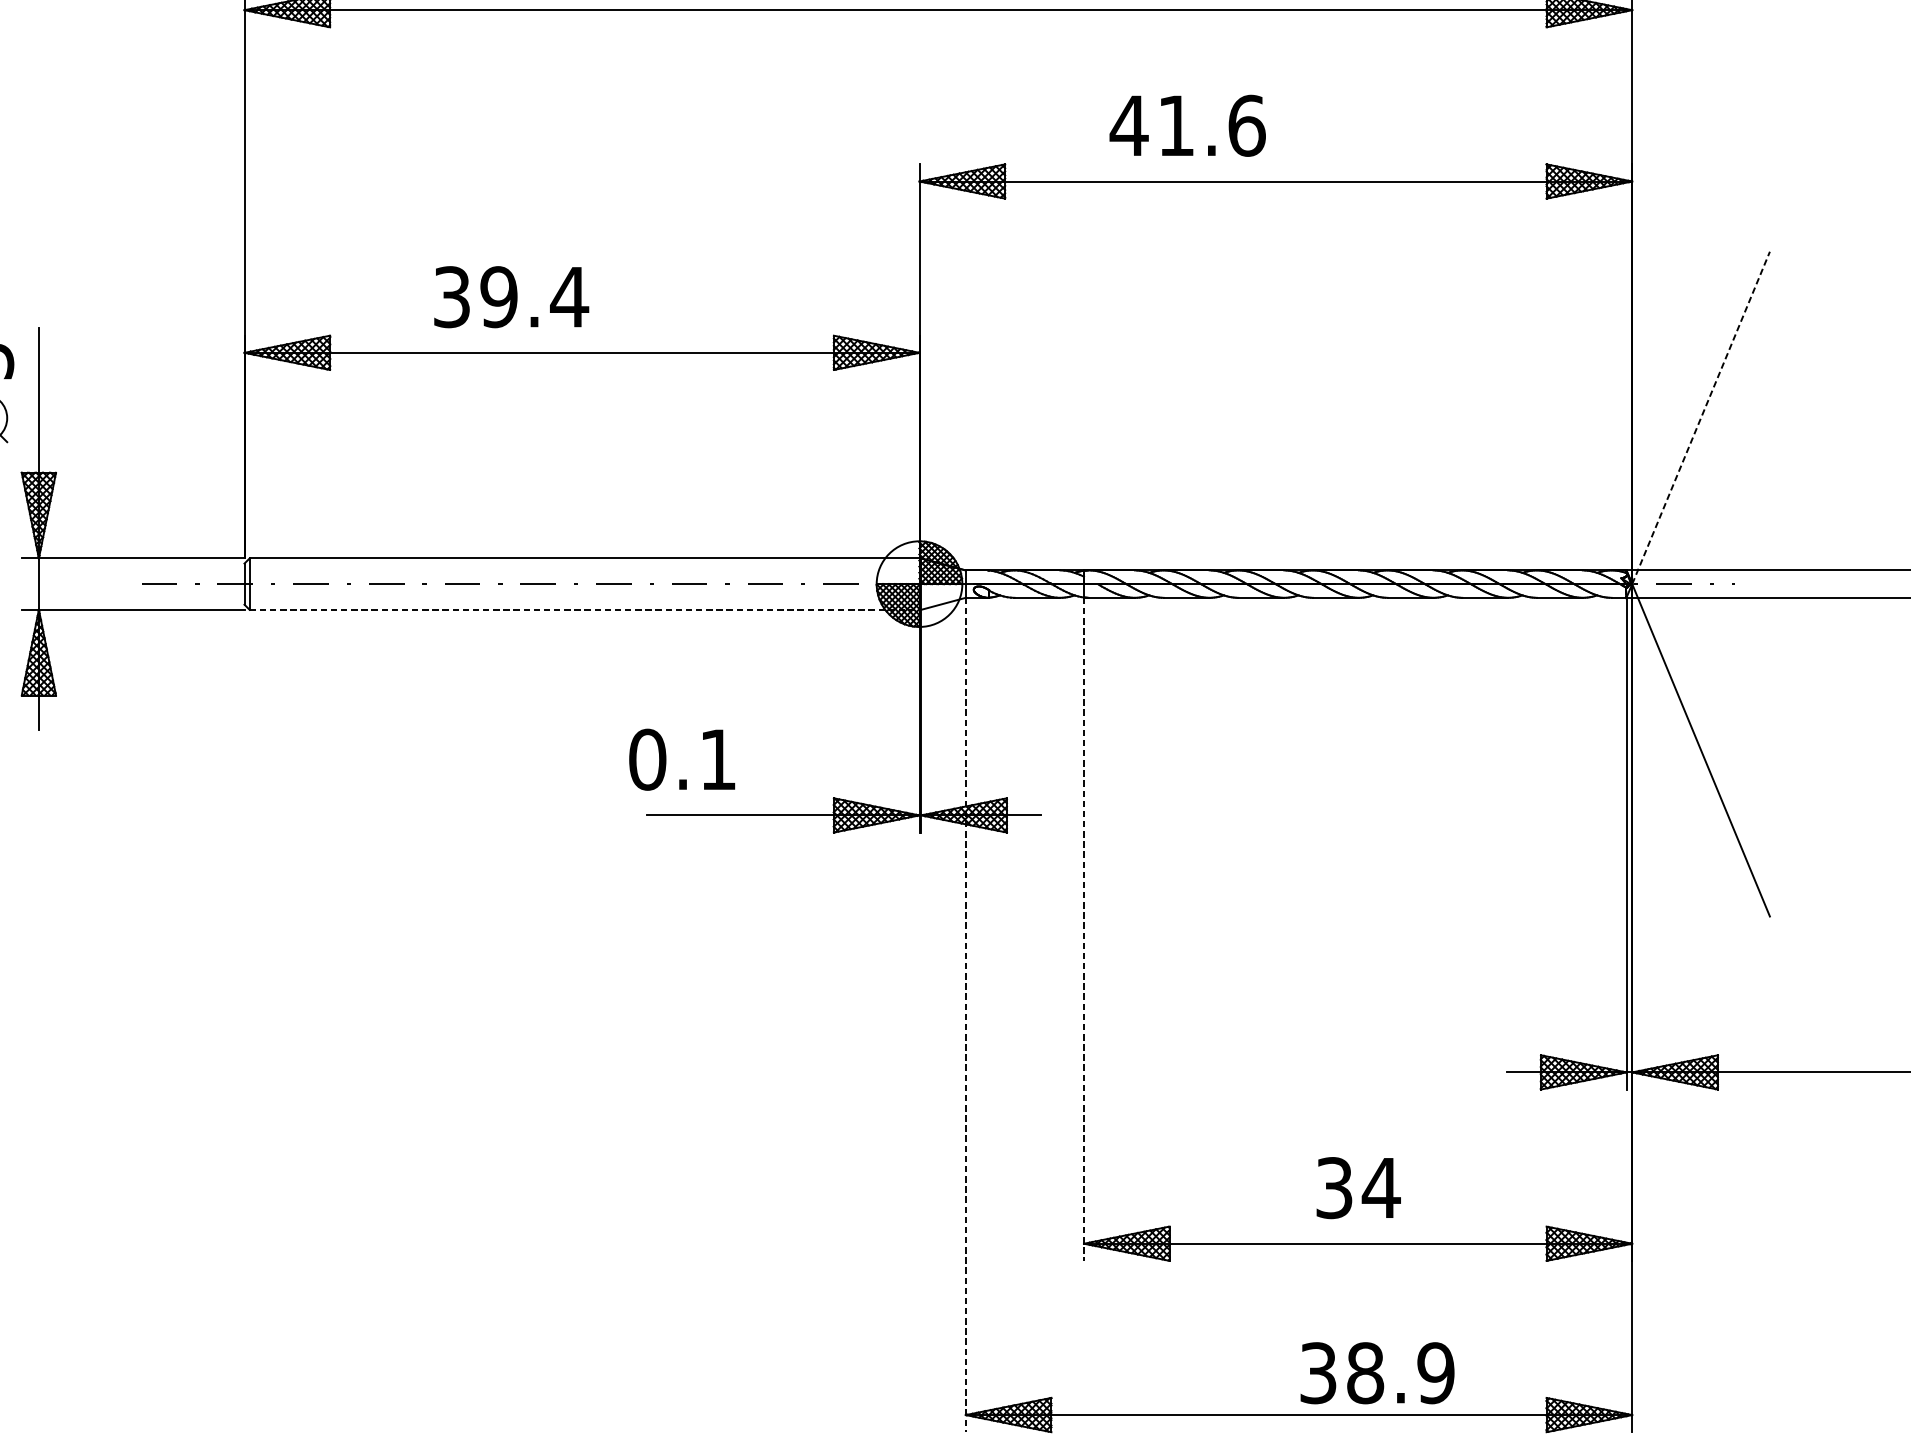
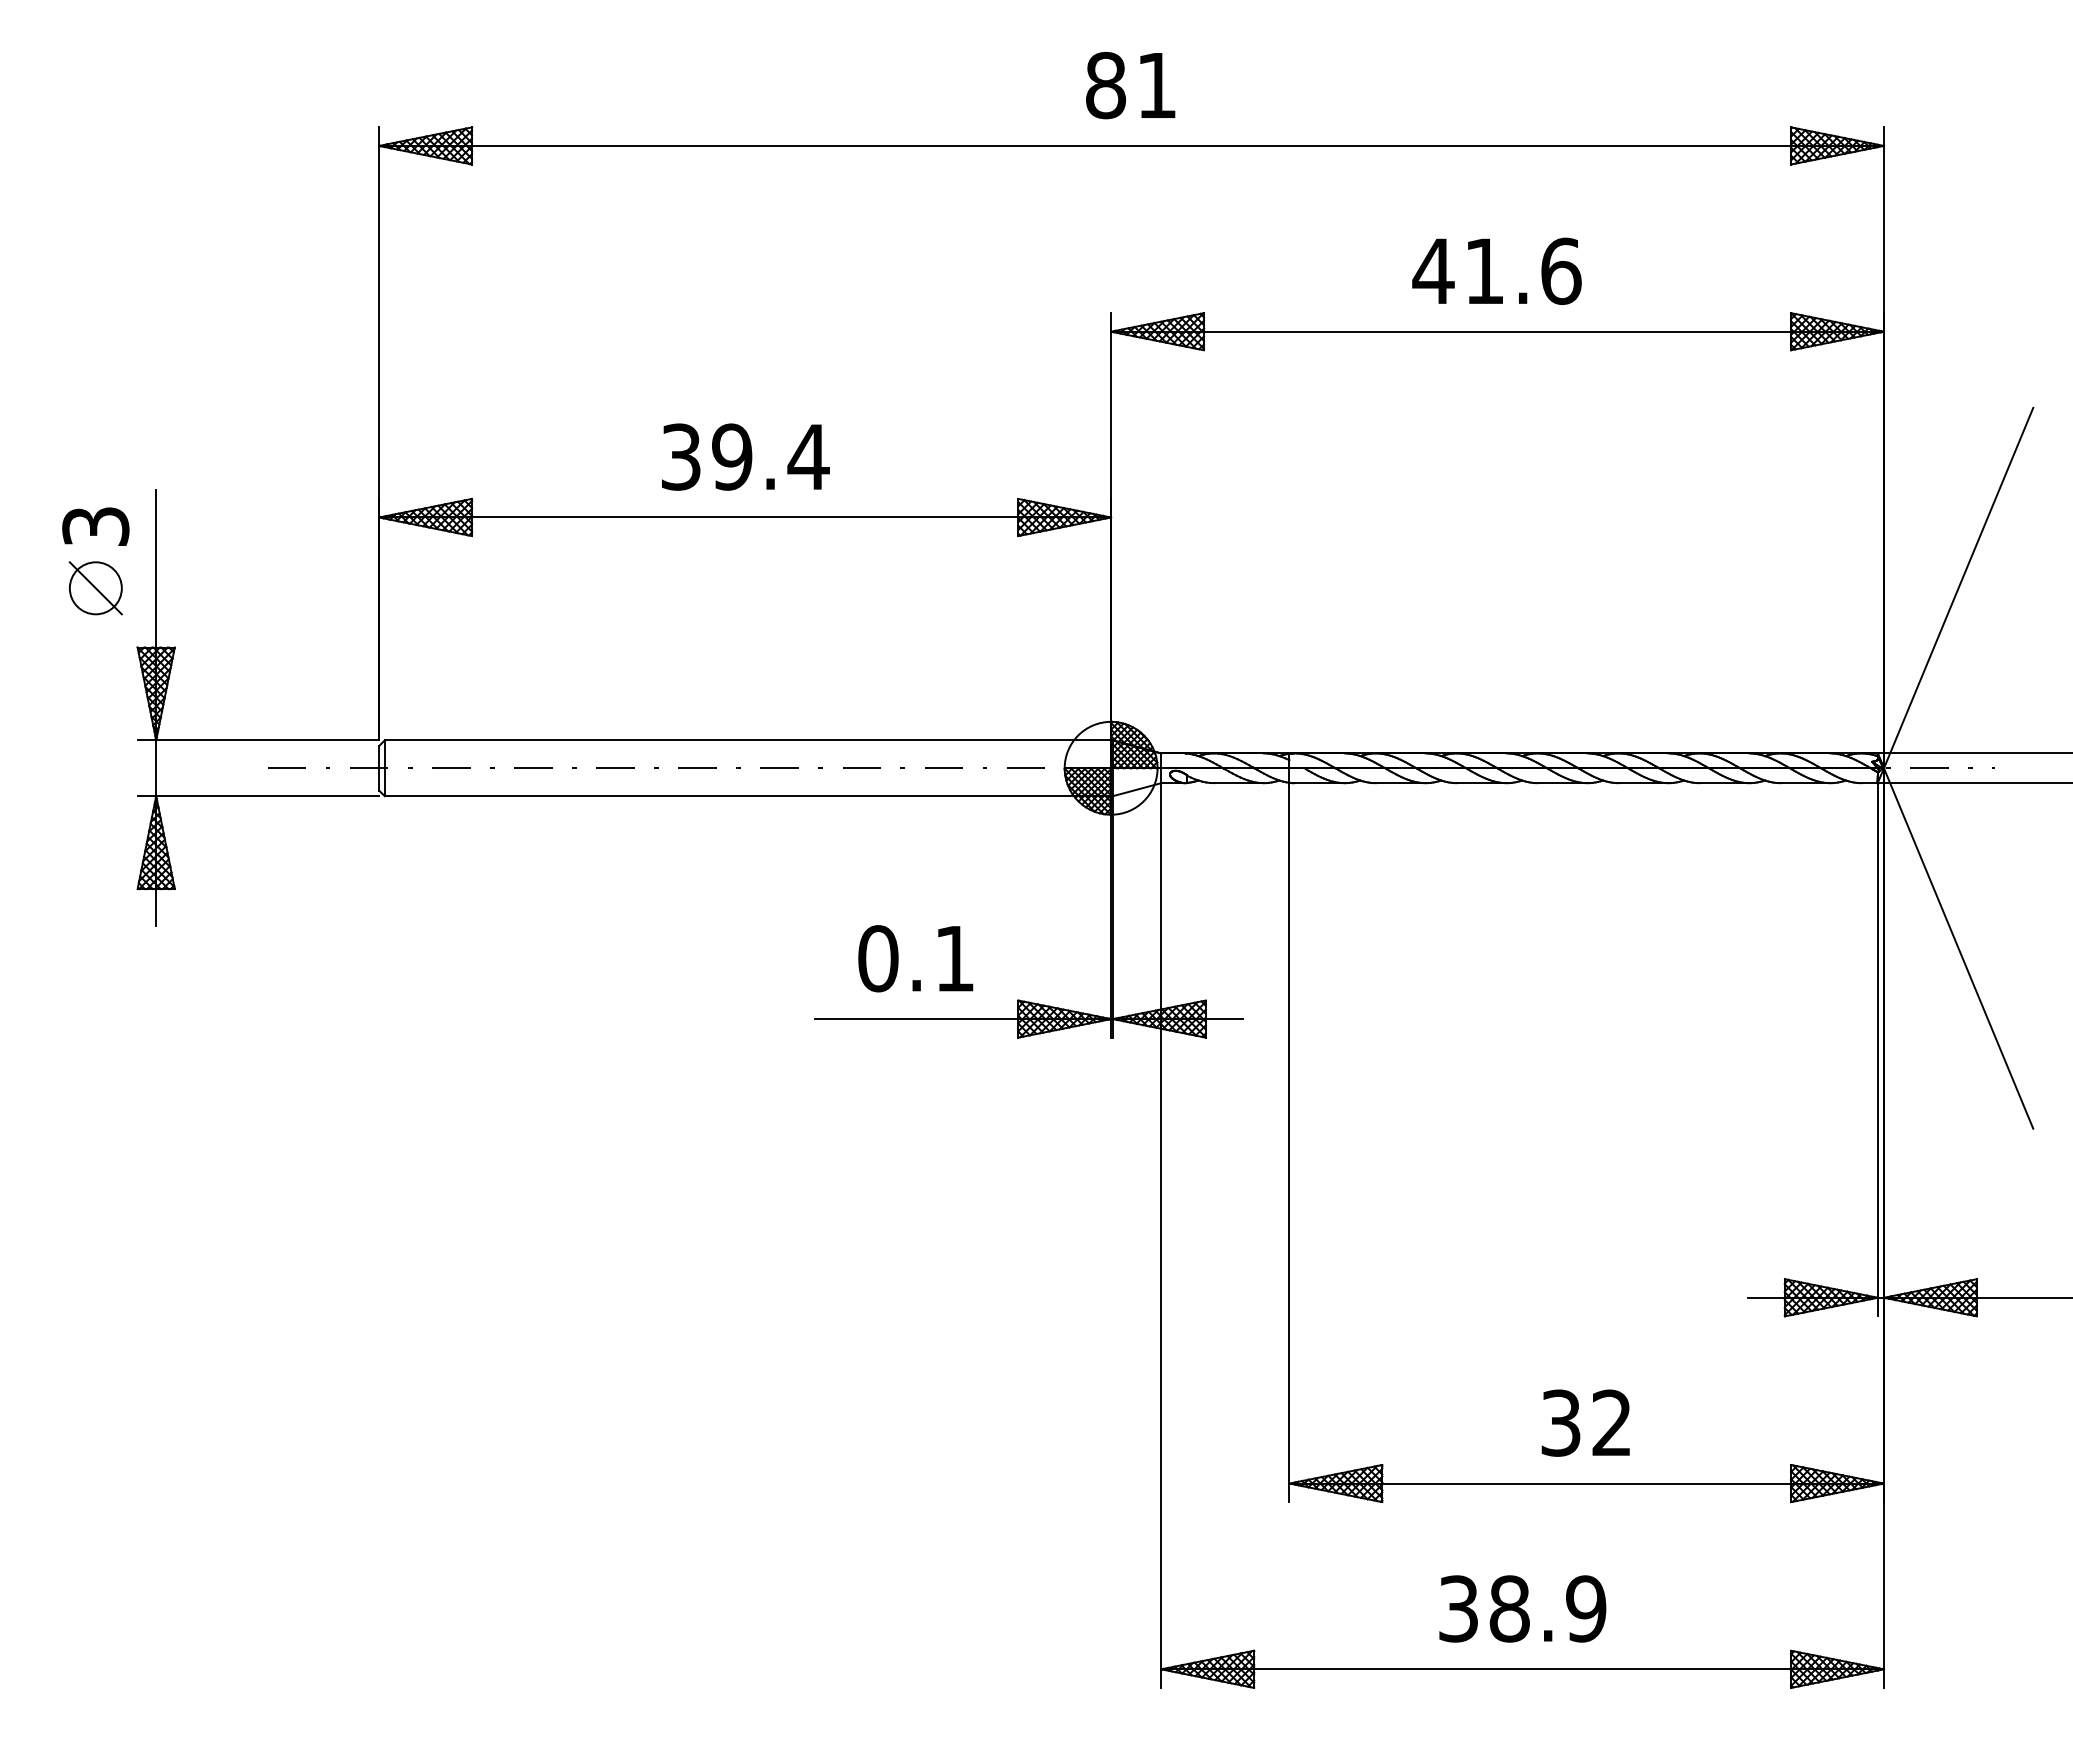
text: (1187, 125) -> (1496, 270), moved
text: (511, 296) -> (745, 456), moved
line: (1700, 417) -> (1958, 587), dashed -> solid
line: (585, 610) -> (748, 796), dashed -> solid
text: (681, 759) -> (915, 958), moved
line: (1084, 930) -> (1289, 1143), dashed -> solid
line: (965, 1015) -> (1161, 1236), dashed -> solid
text: (1380, 1187) -> (1611, 1422), 34 -> 32
text: (1377, 1372) -> (1522, 1608), moved

